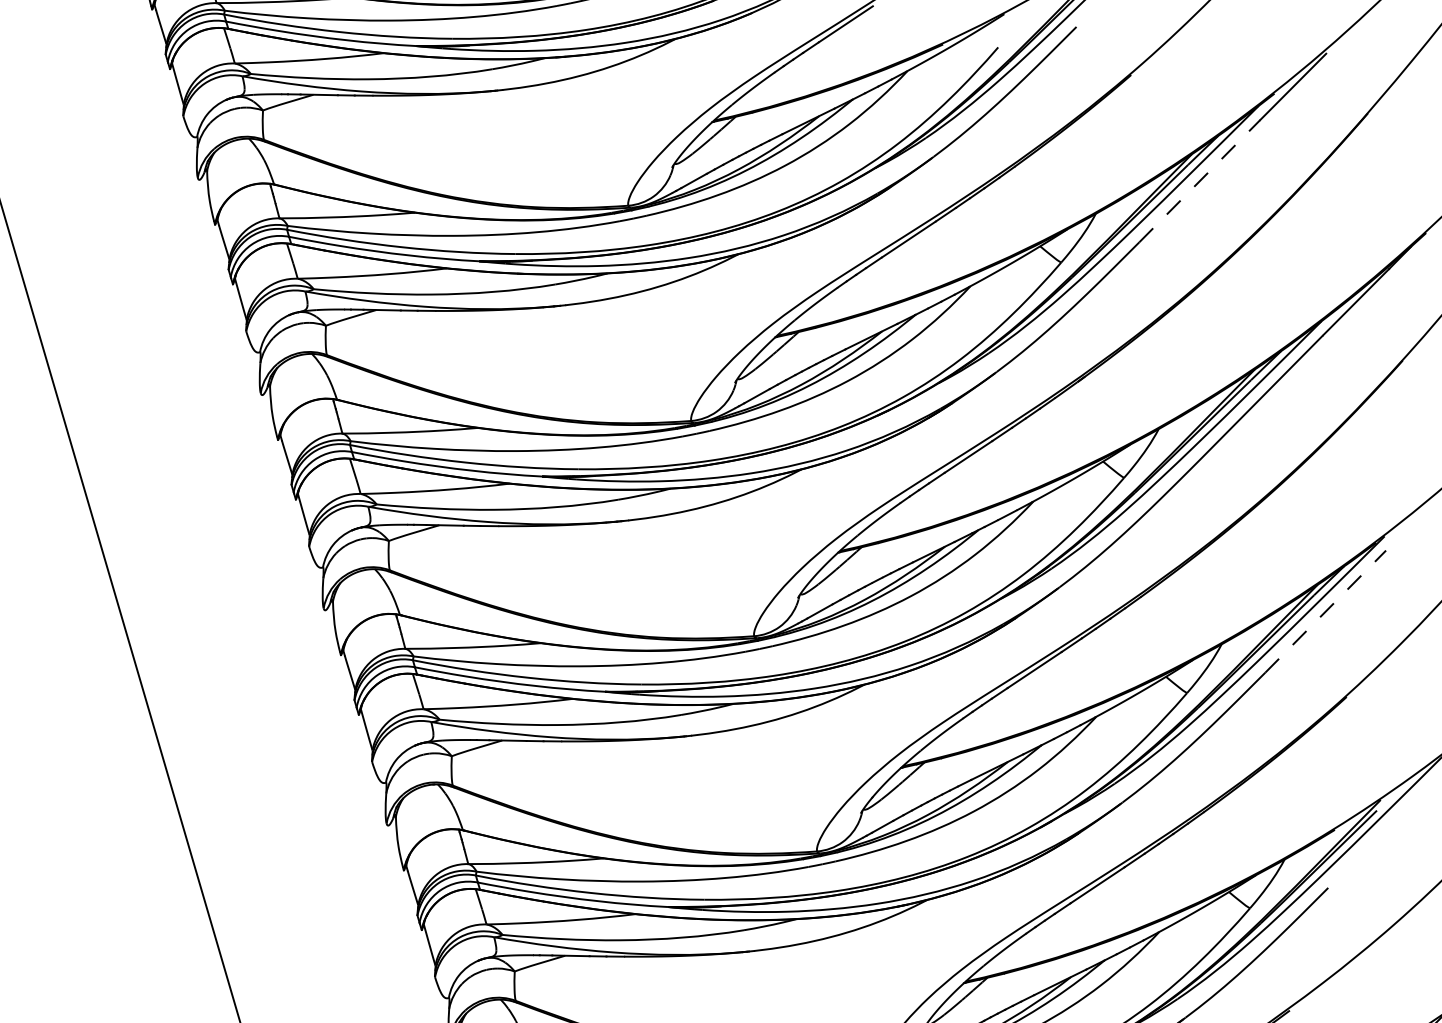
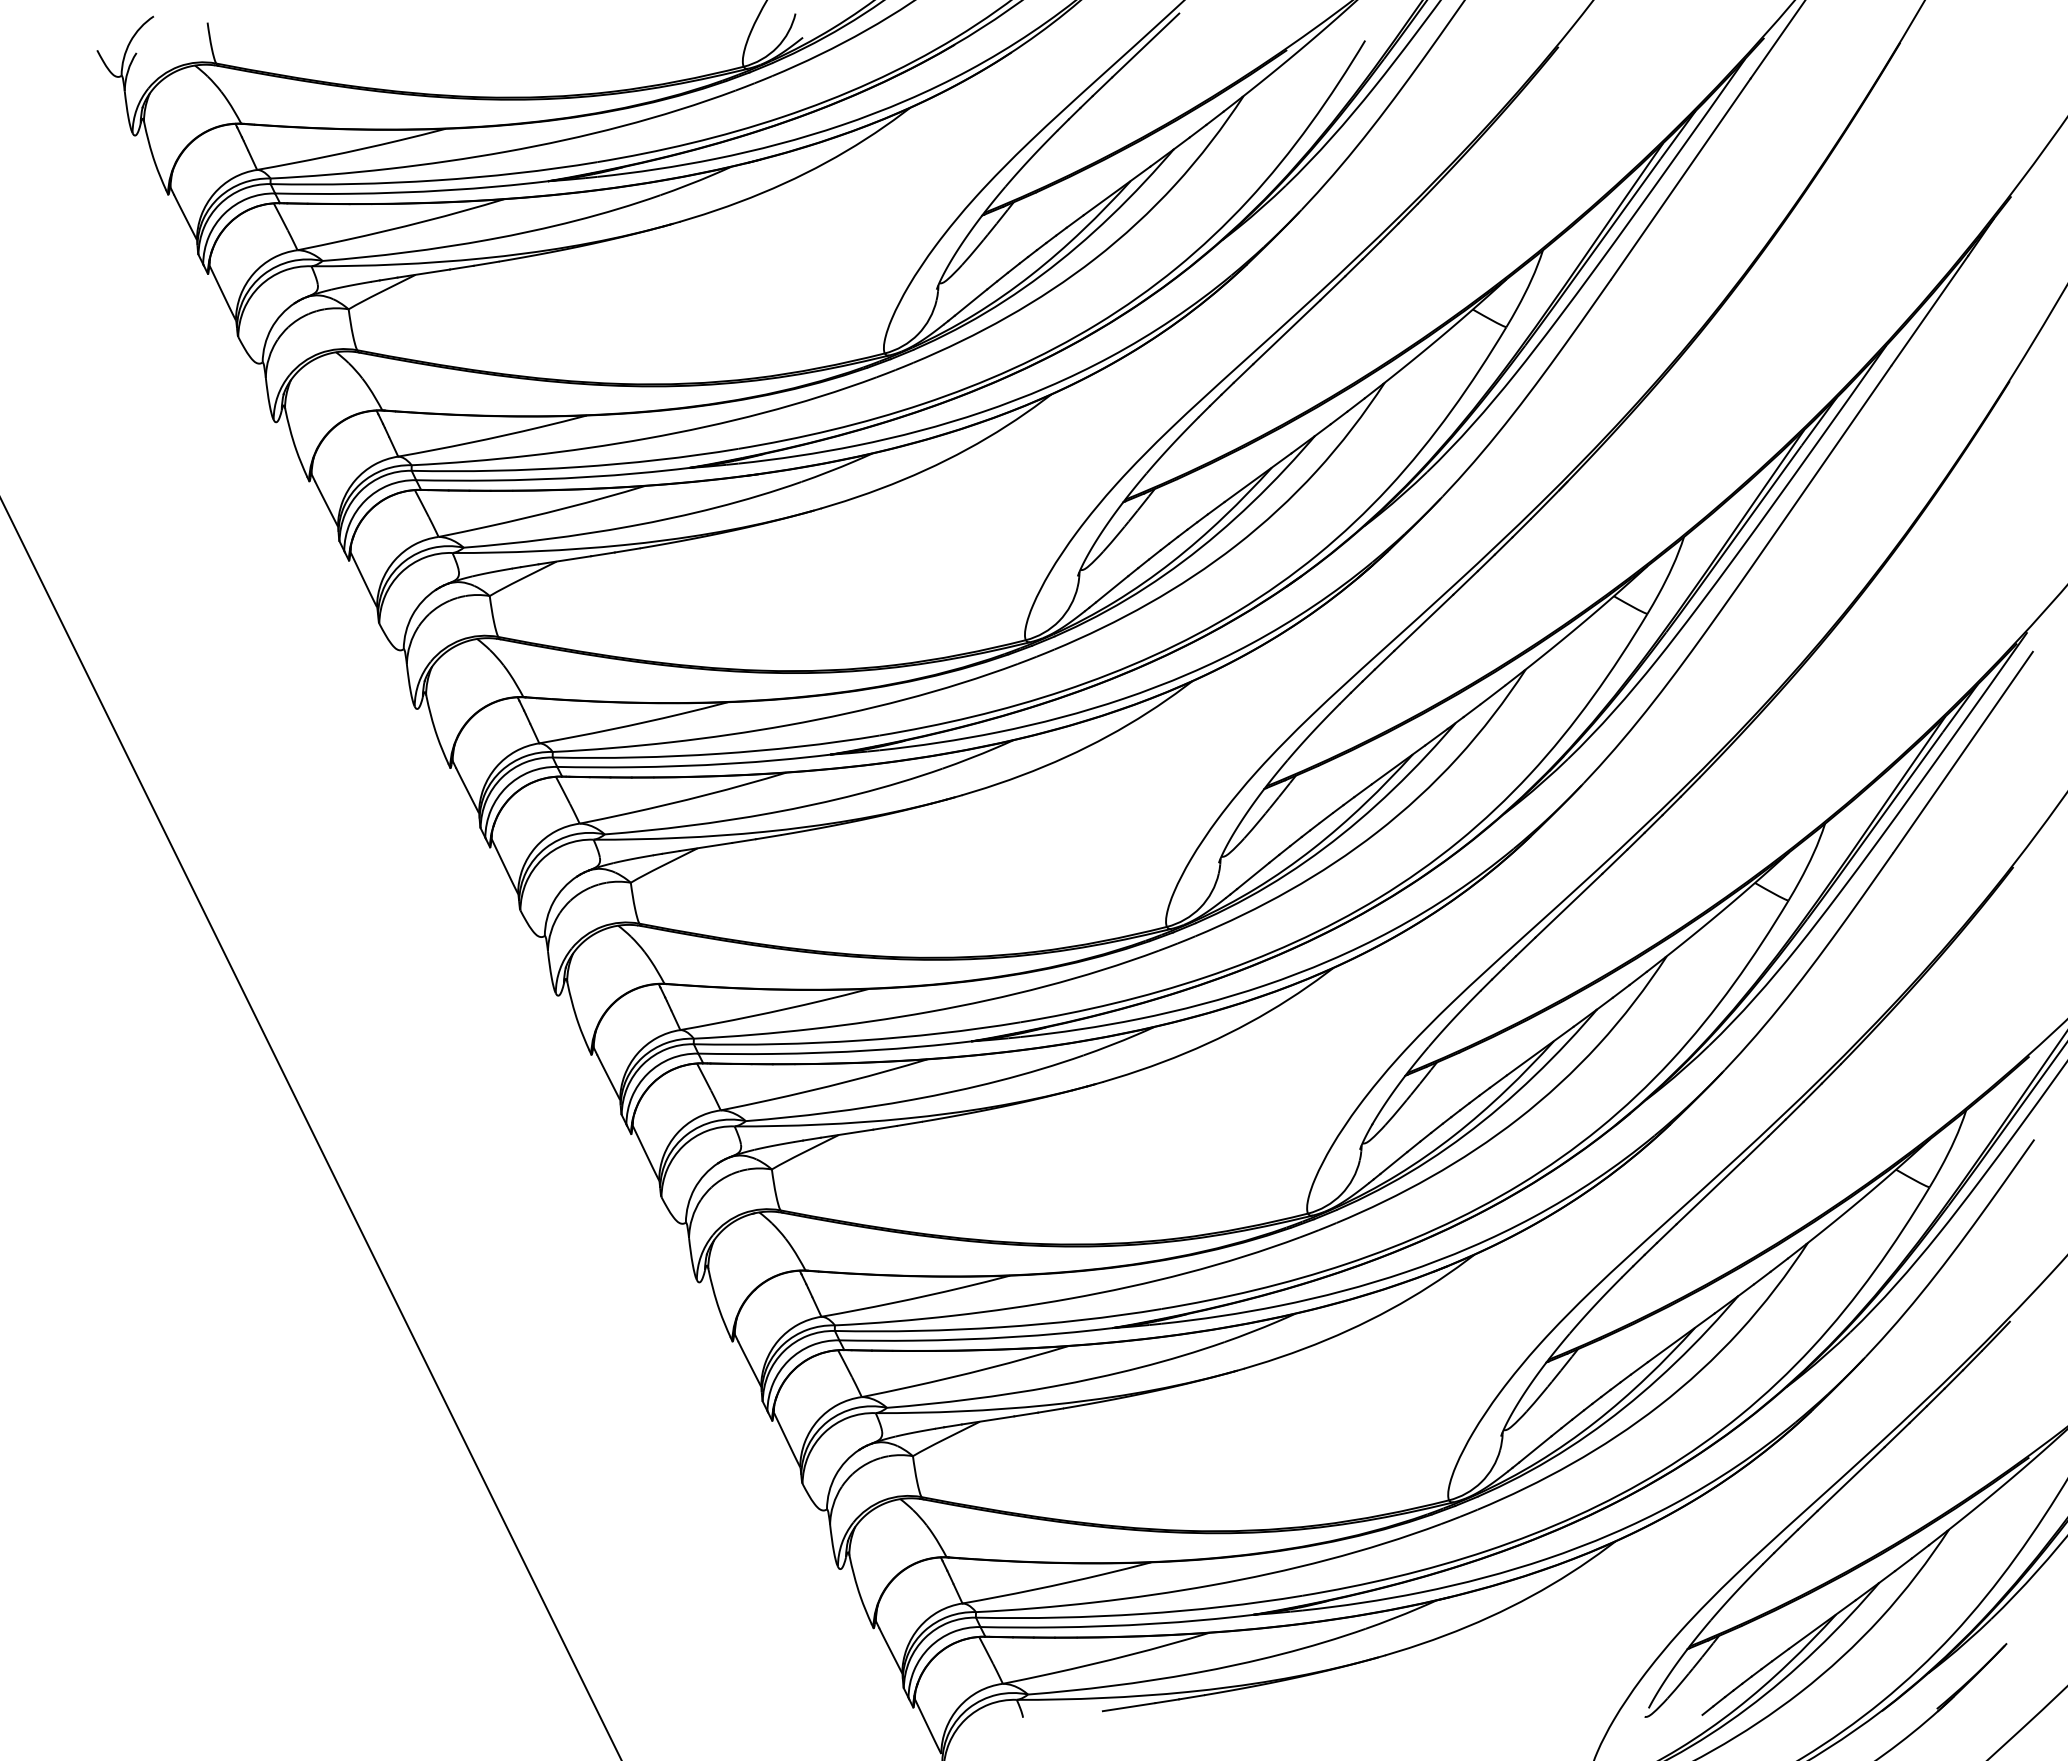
line: (1200, 180) -> (1681, 178), dashed -> solid
line: (1326, 611) -> (1963, 751), dashed -> solid

